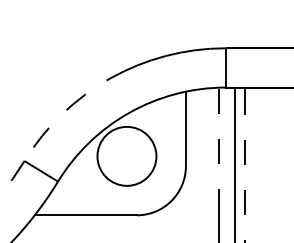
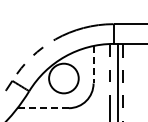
line: (185, 128) -> (93, 64), solid -> dashed
line: (86, 215) -> (43, 108), solid -> dashed

